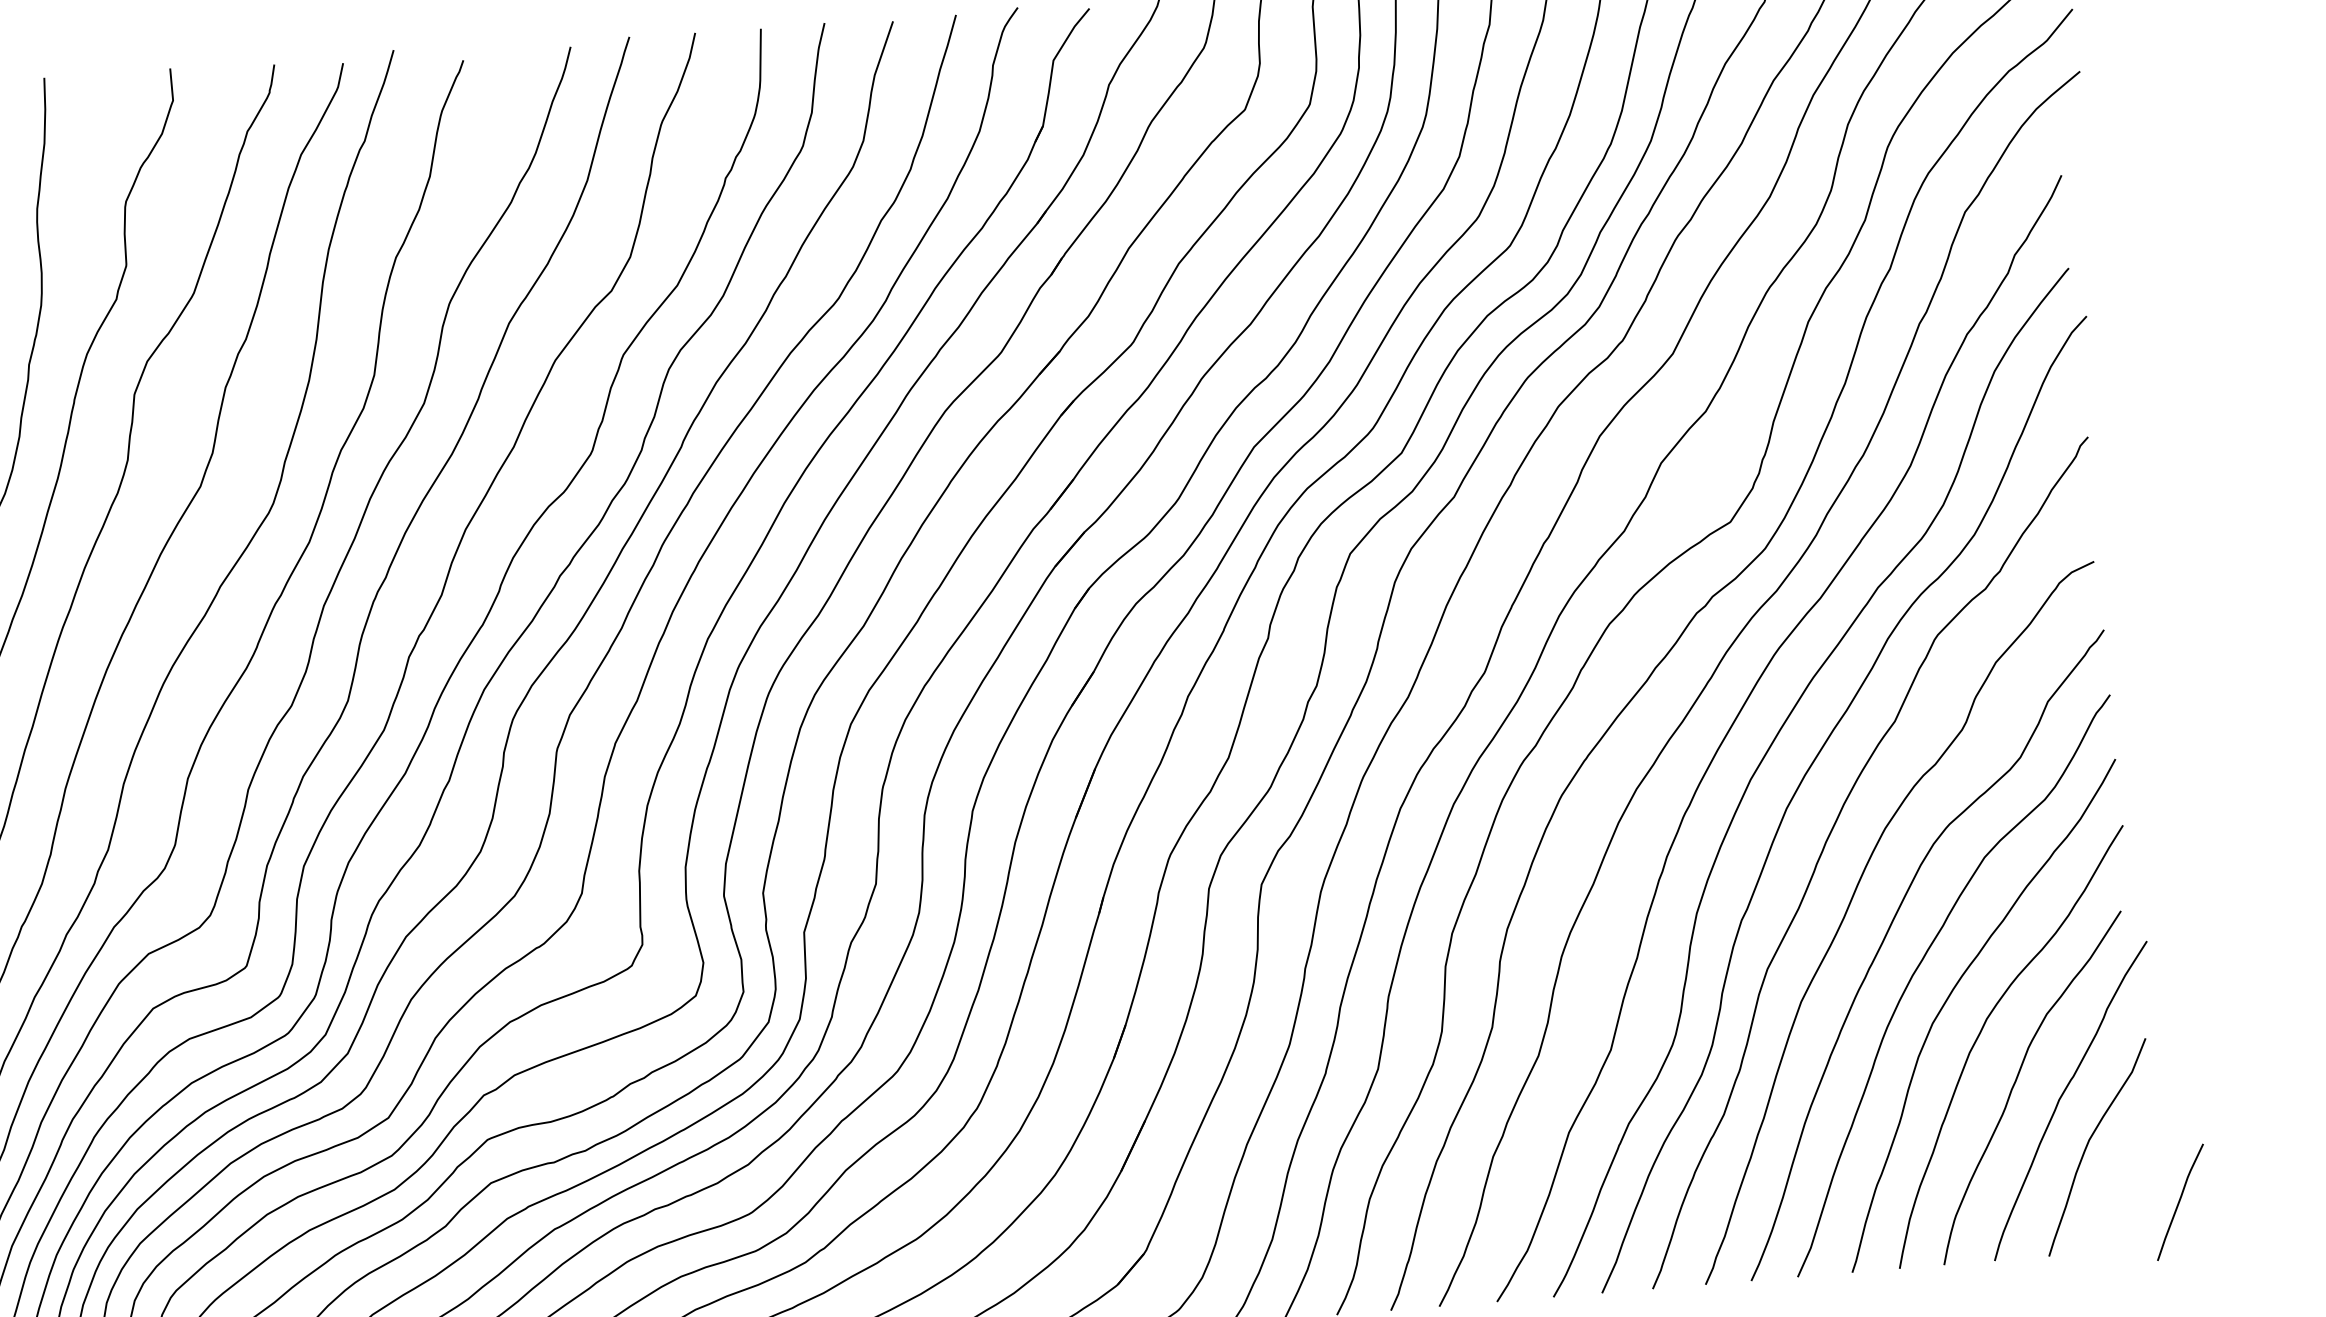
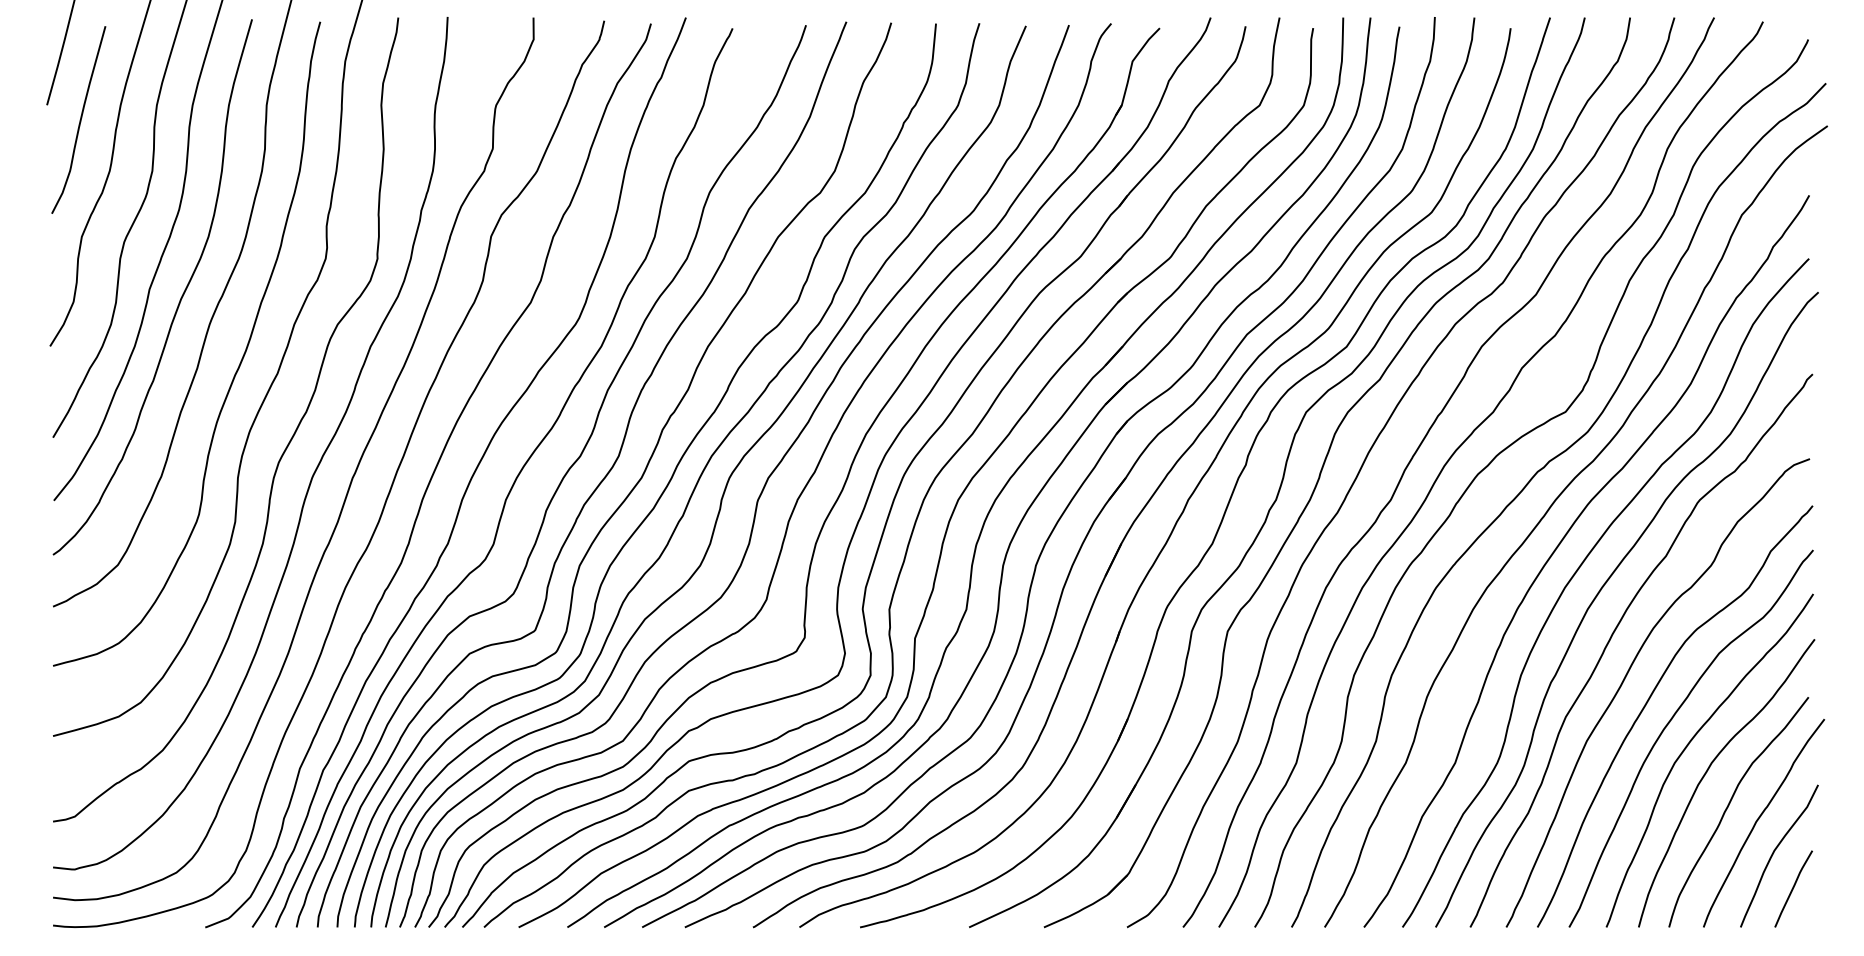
curve: (2180, 1201) -> (1793, 888), moved

